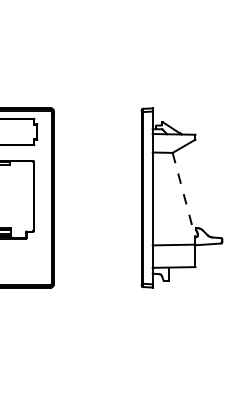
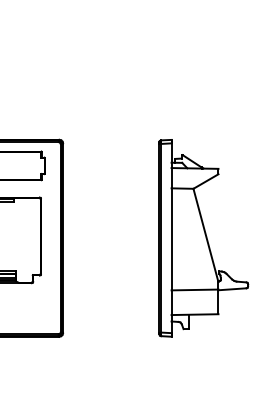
line: (184, 195) -> (206, 235), dashed -> solid

